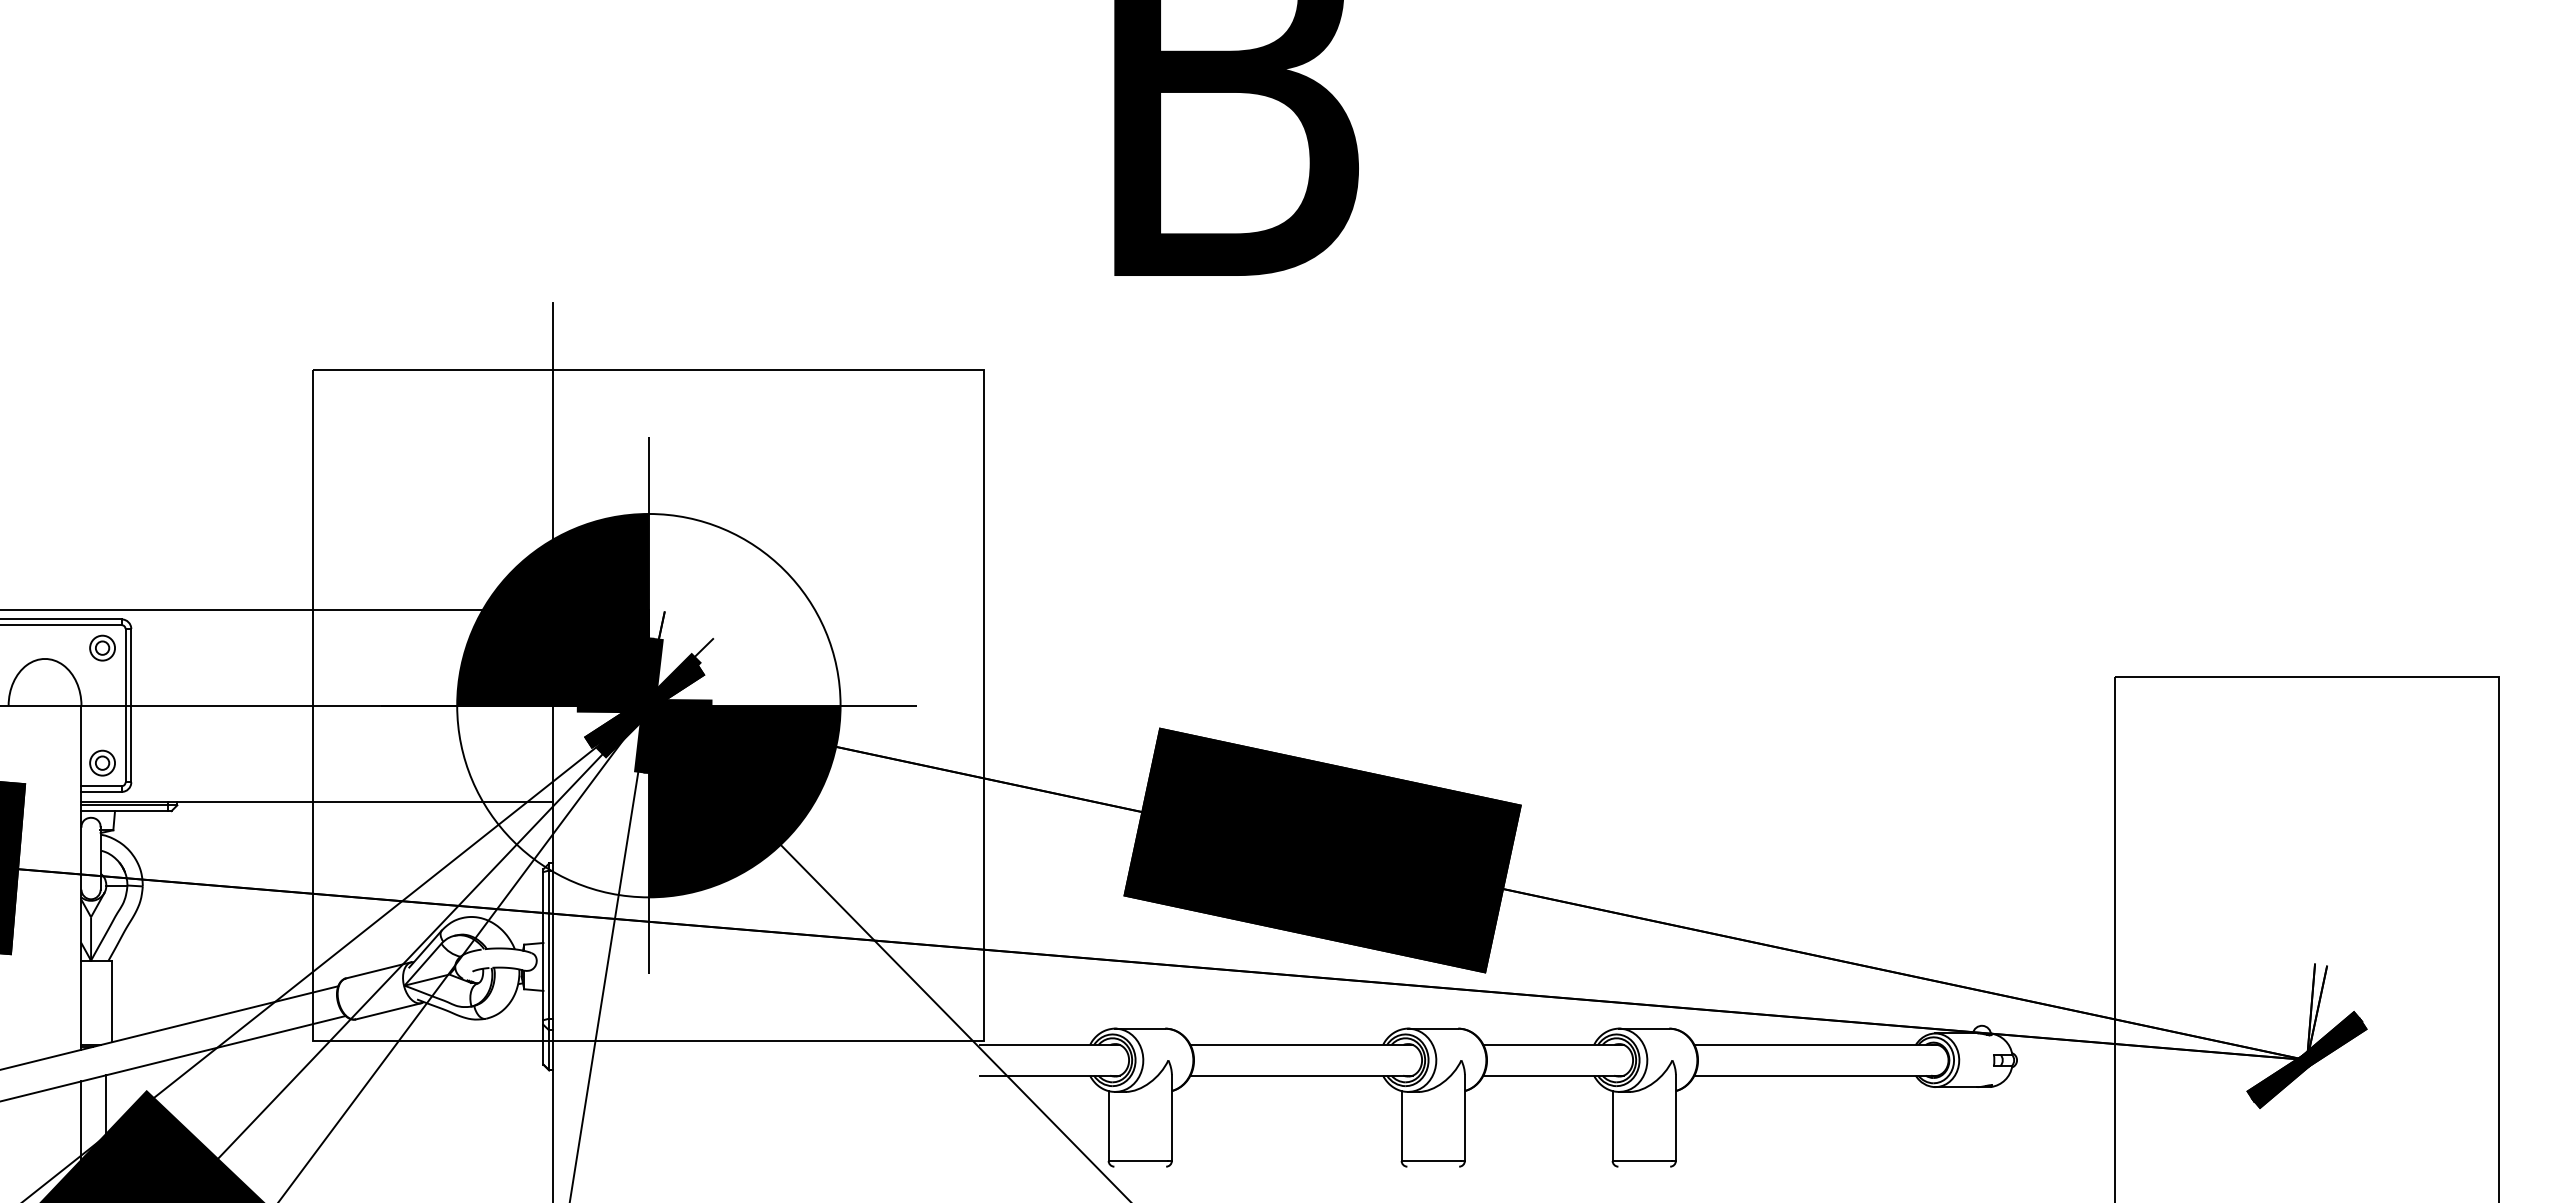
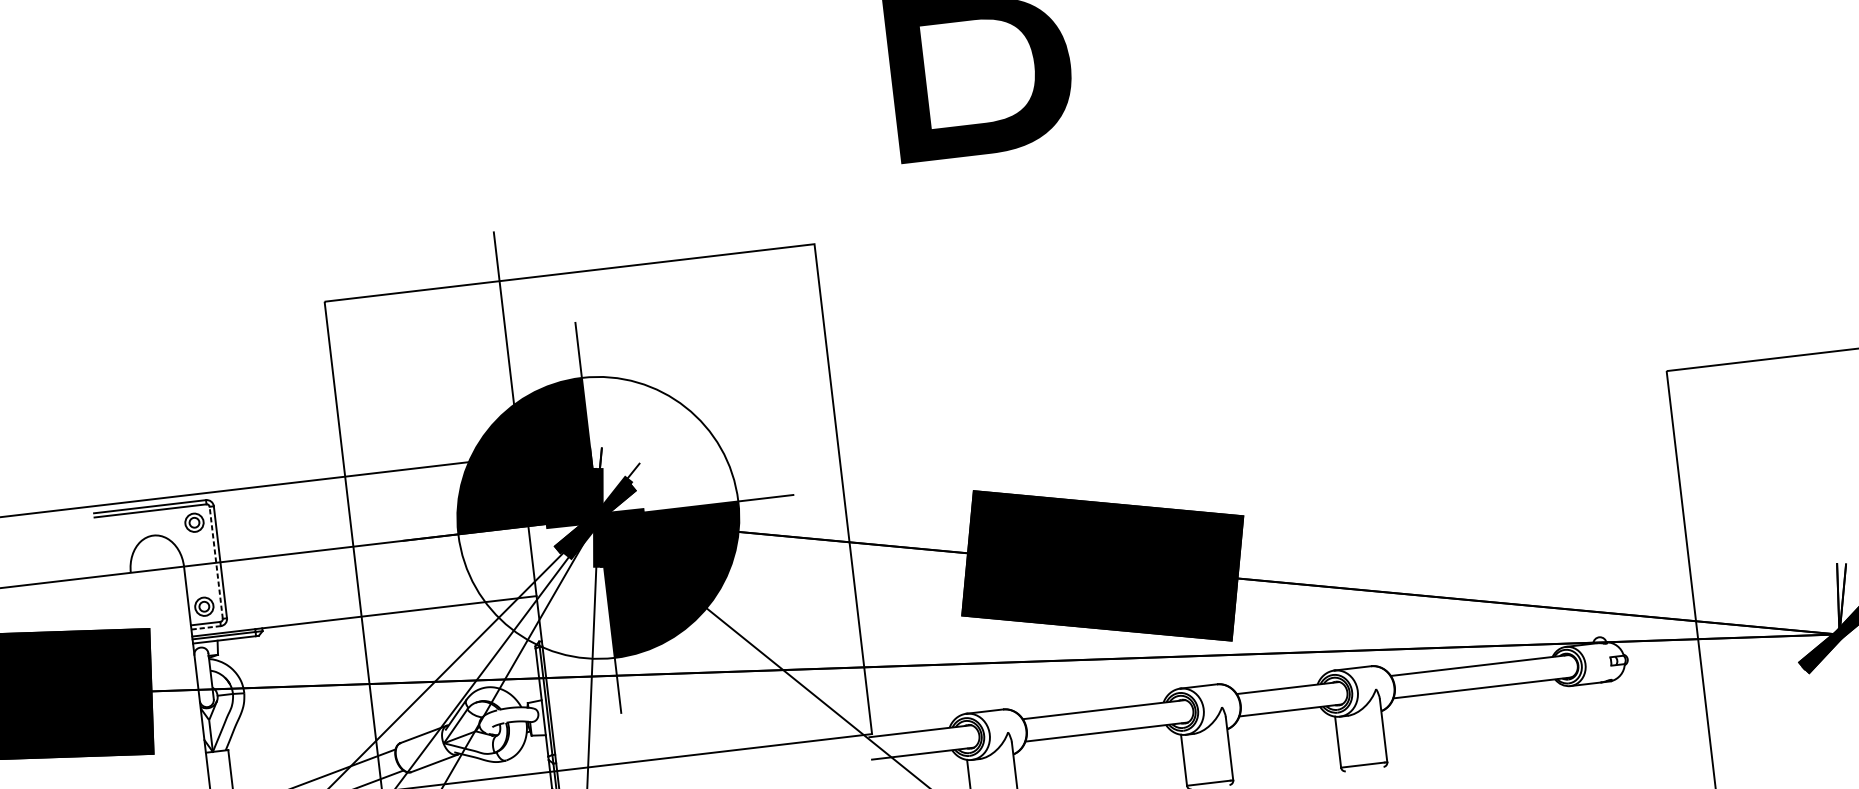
line: (125, 705) -> (216, 562), solid -> dashed
line: (101, 791) -> (206, 627), solid -> dashed

